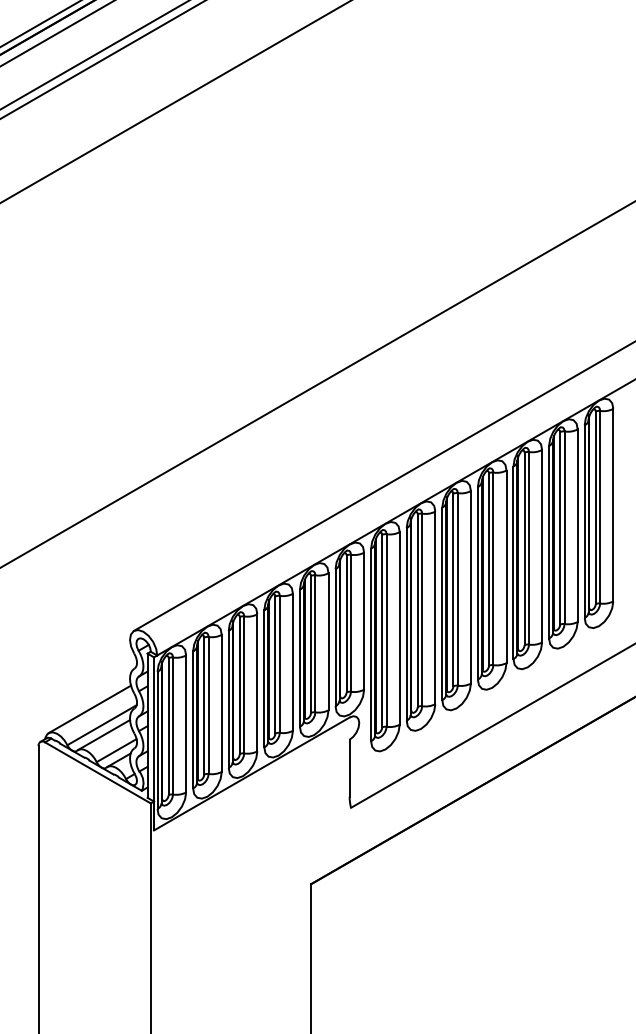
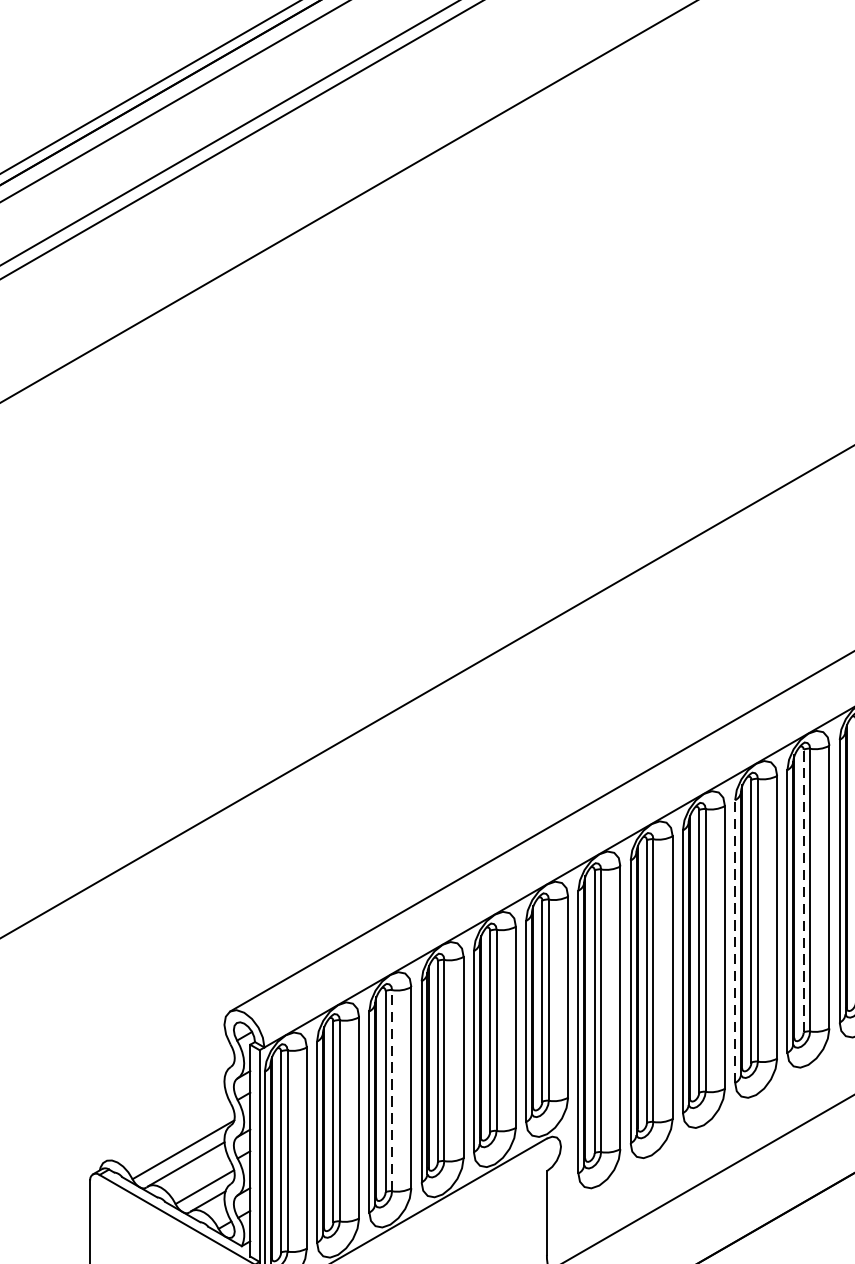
line: (524, 548) -> (803, 890), solid -> dashed
line: (477, 582) -> (734, 940), solid -> dashed
line: (244, 684) -> (392, 1090), solid -> dashed
line: (89, 709) -> (164, 1126), removed

